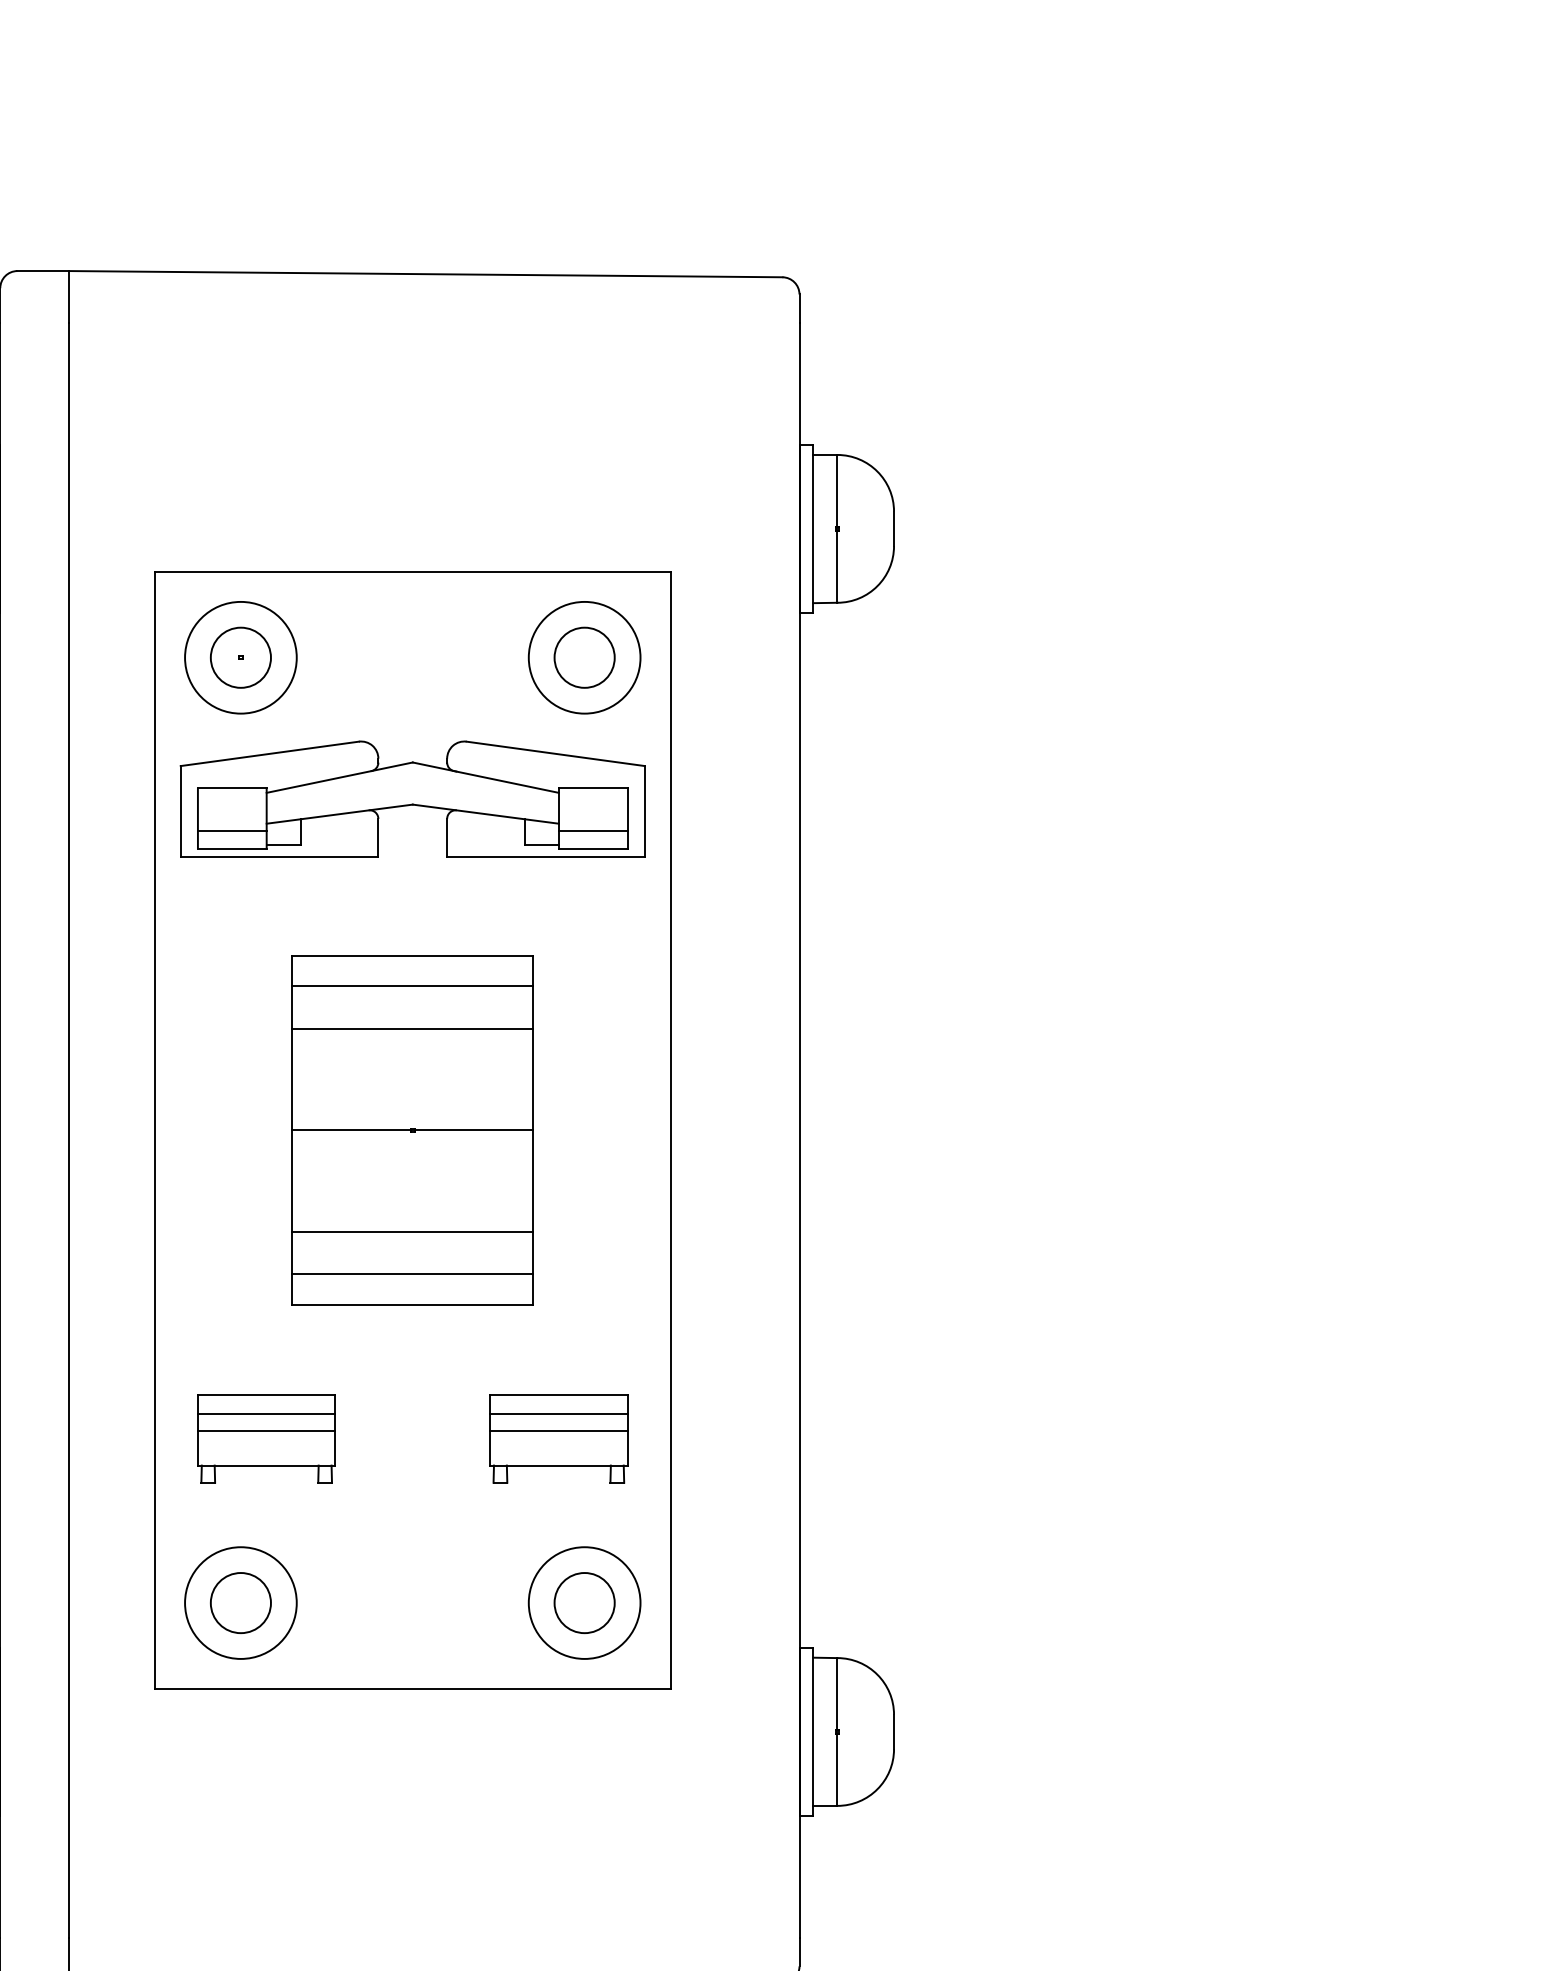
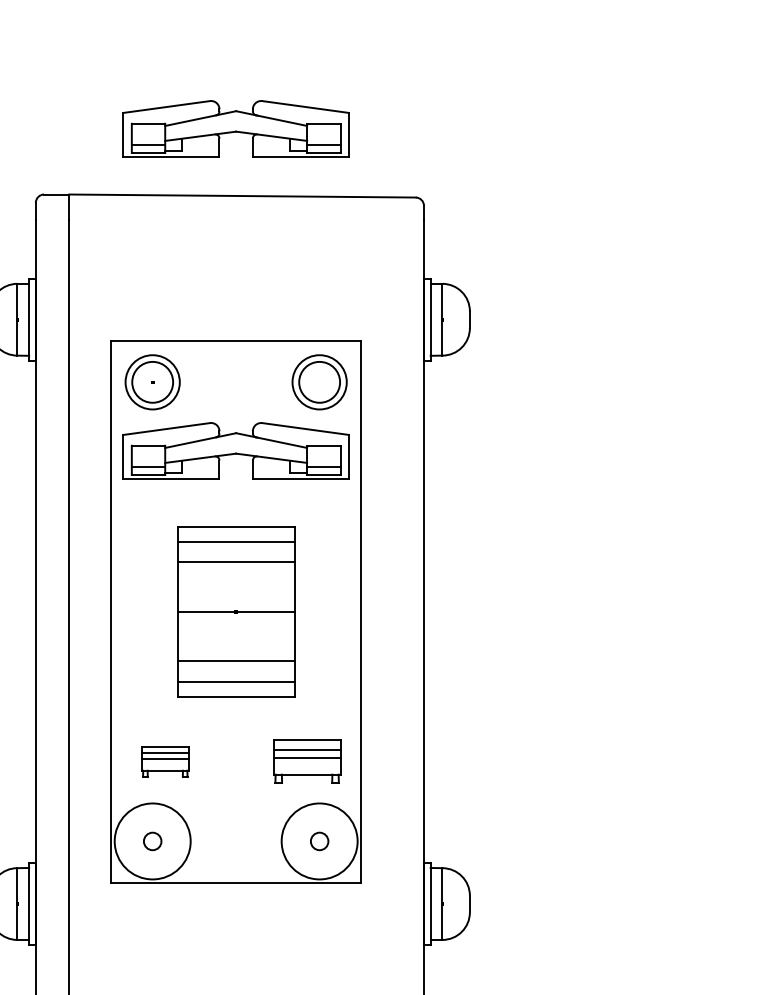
part: (411, 135) -> (235, 128), added
circle: (240, 656) -> (152, 381), size x1.4
circle: (584, 656) -> (319, 381), size x1.4
part: (267, 1438) -> (165, 761), size x0.7
circle: (240, 1603) -> (152, 841), size x0.6
circle: (240, 1603) -> (152, 841), size x1.4
circle: (584, 1603) -> (319, 841), size x0.6
circle: (584, 1603) -> (319, 841), size x1.4

